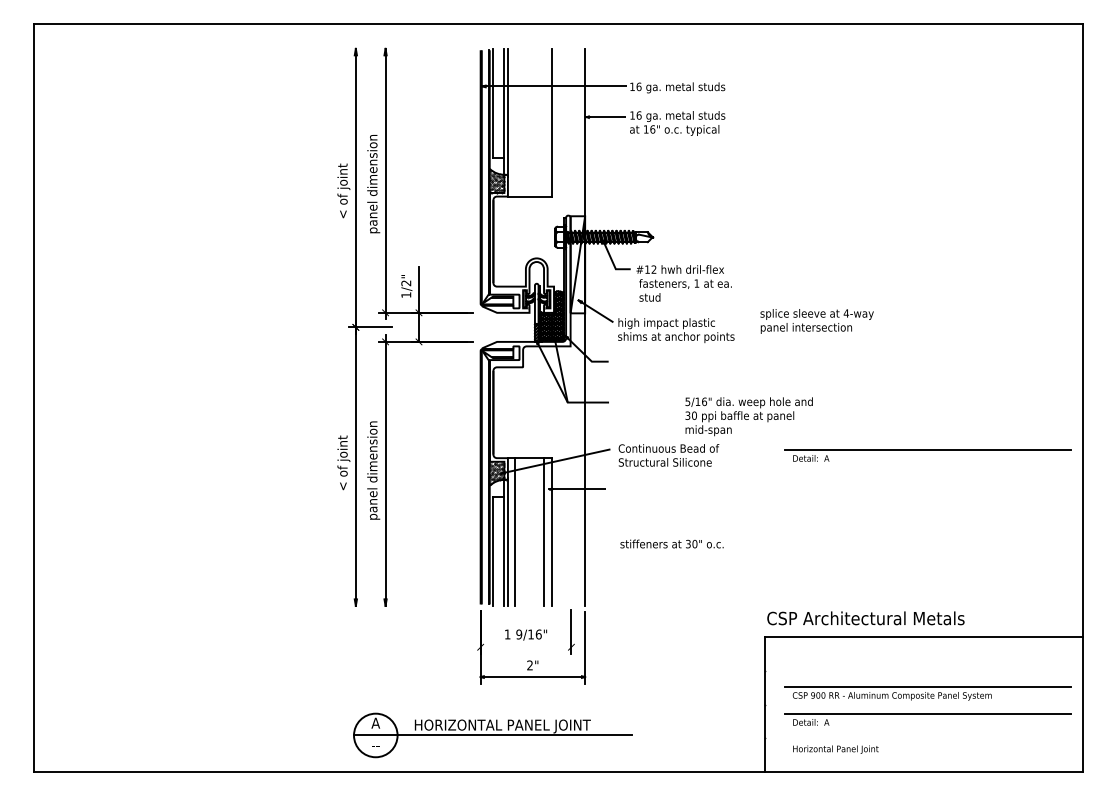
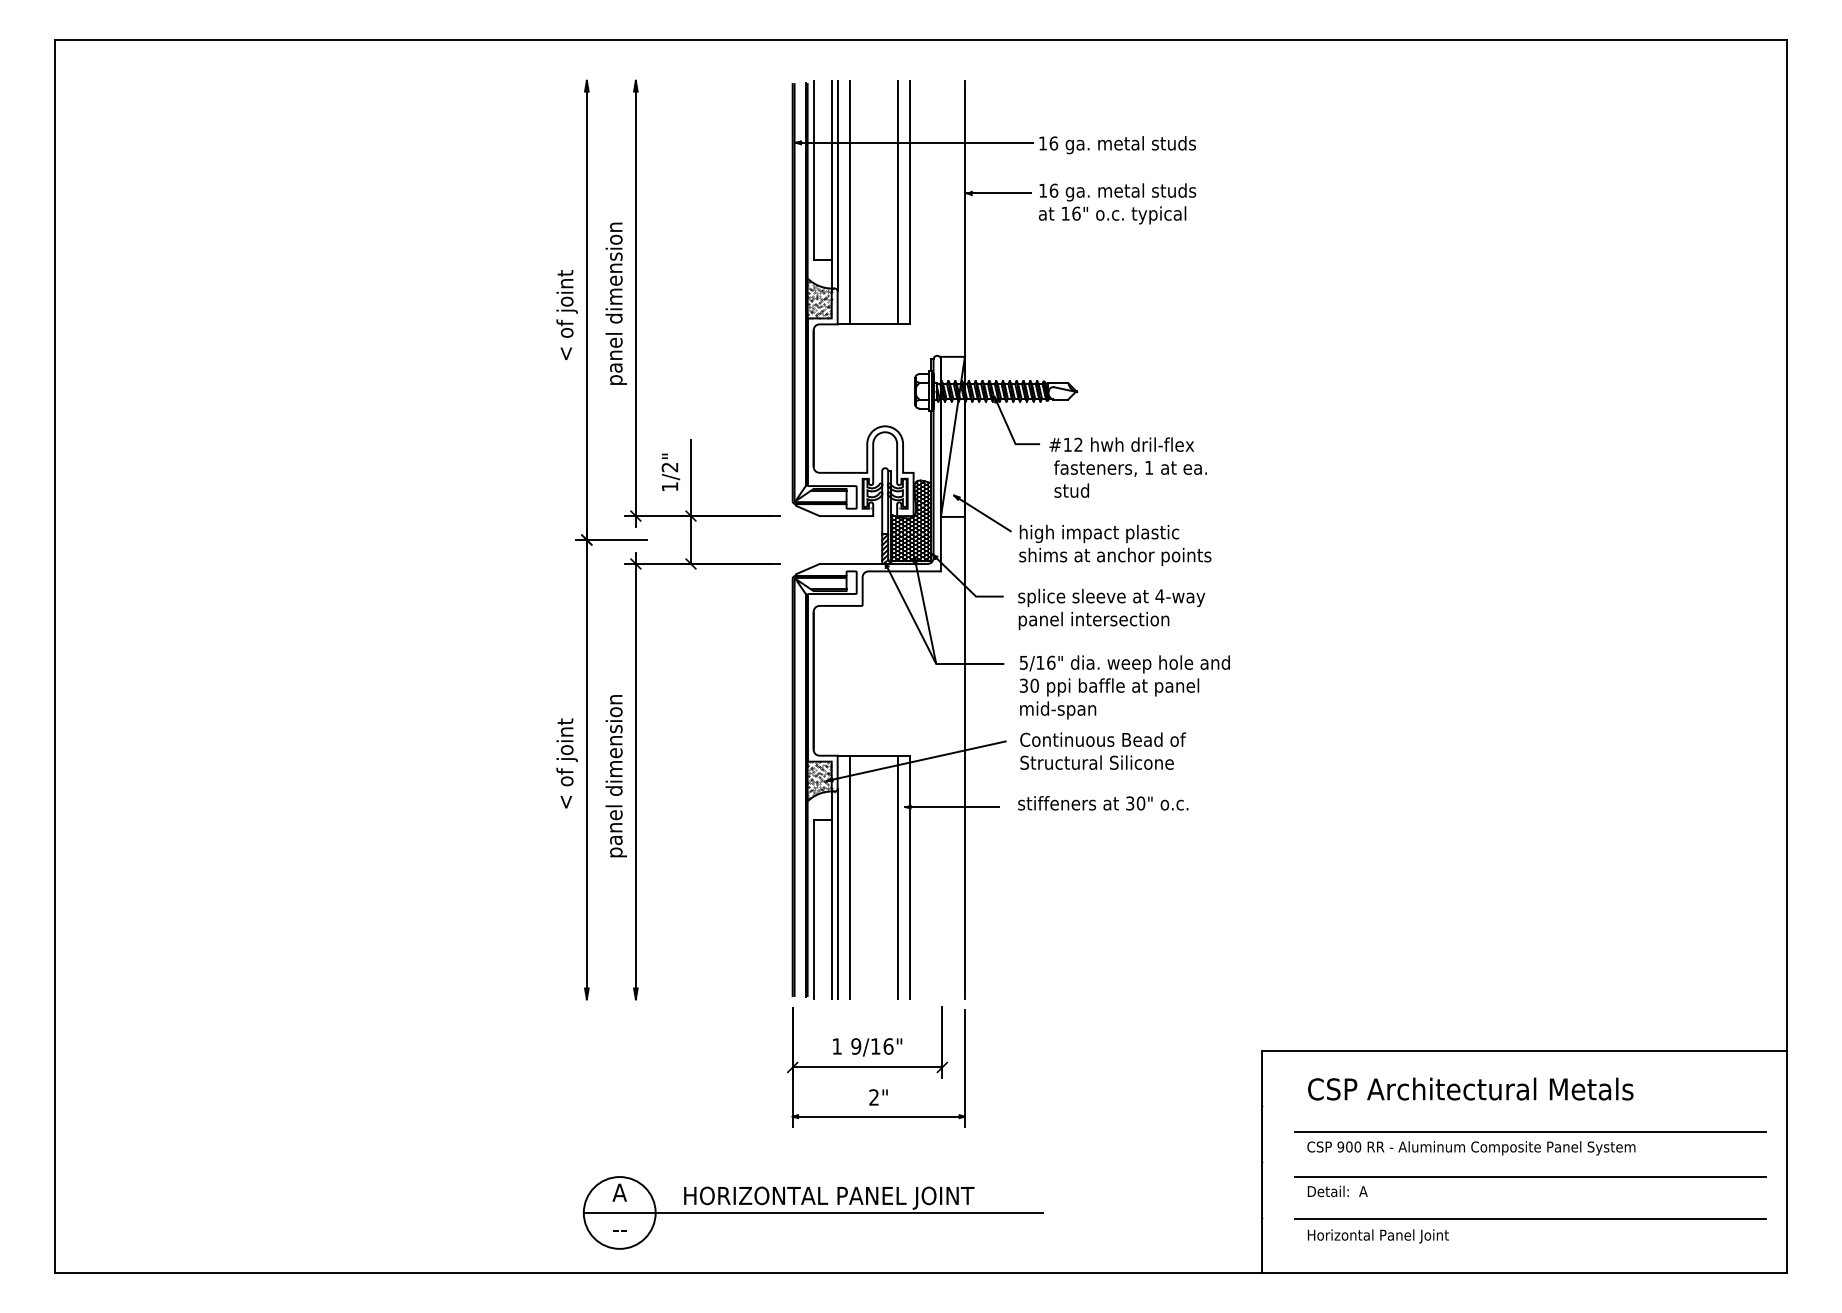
line: (515, 122) -> (850, 202), added
line: (544, 122) -> (897, 202), added
text: (816, 321) -> (1110, 609), moved
text: (748, 416) -> (1123, 687), moved
part: (927, 455) -> (1529, 751), removed
text: (671, 543) -> (1102, 802), moved
text: (865, 618) -> (1470, 1089), moved
line: (525, 647) -> (866, 1067), added
line: (928, 739) -> (1531, 1219), added

